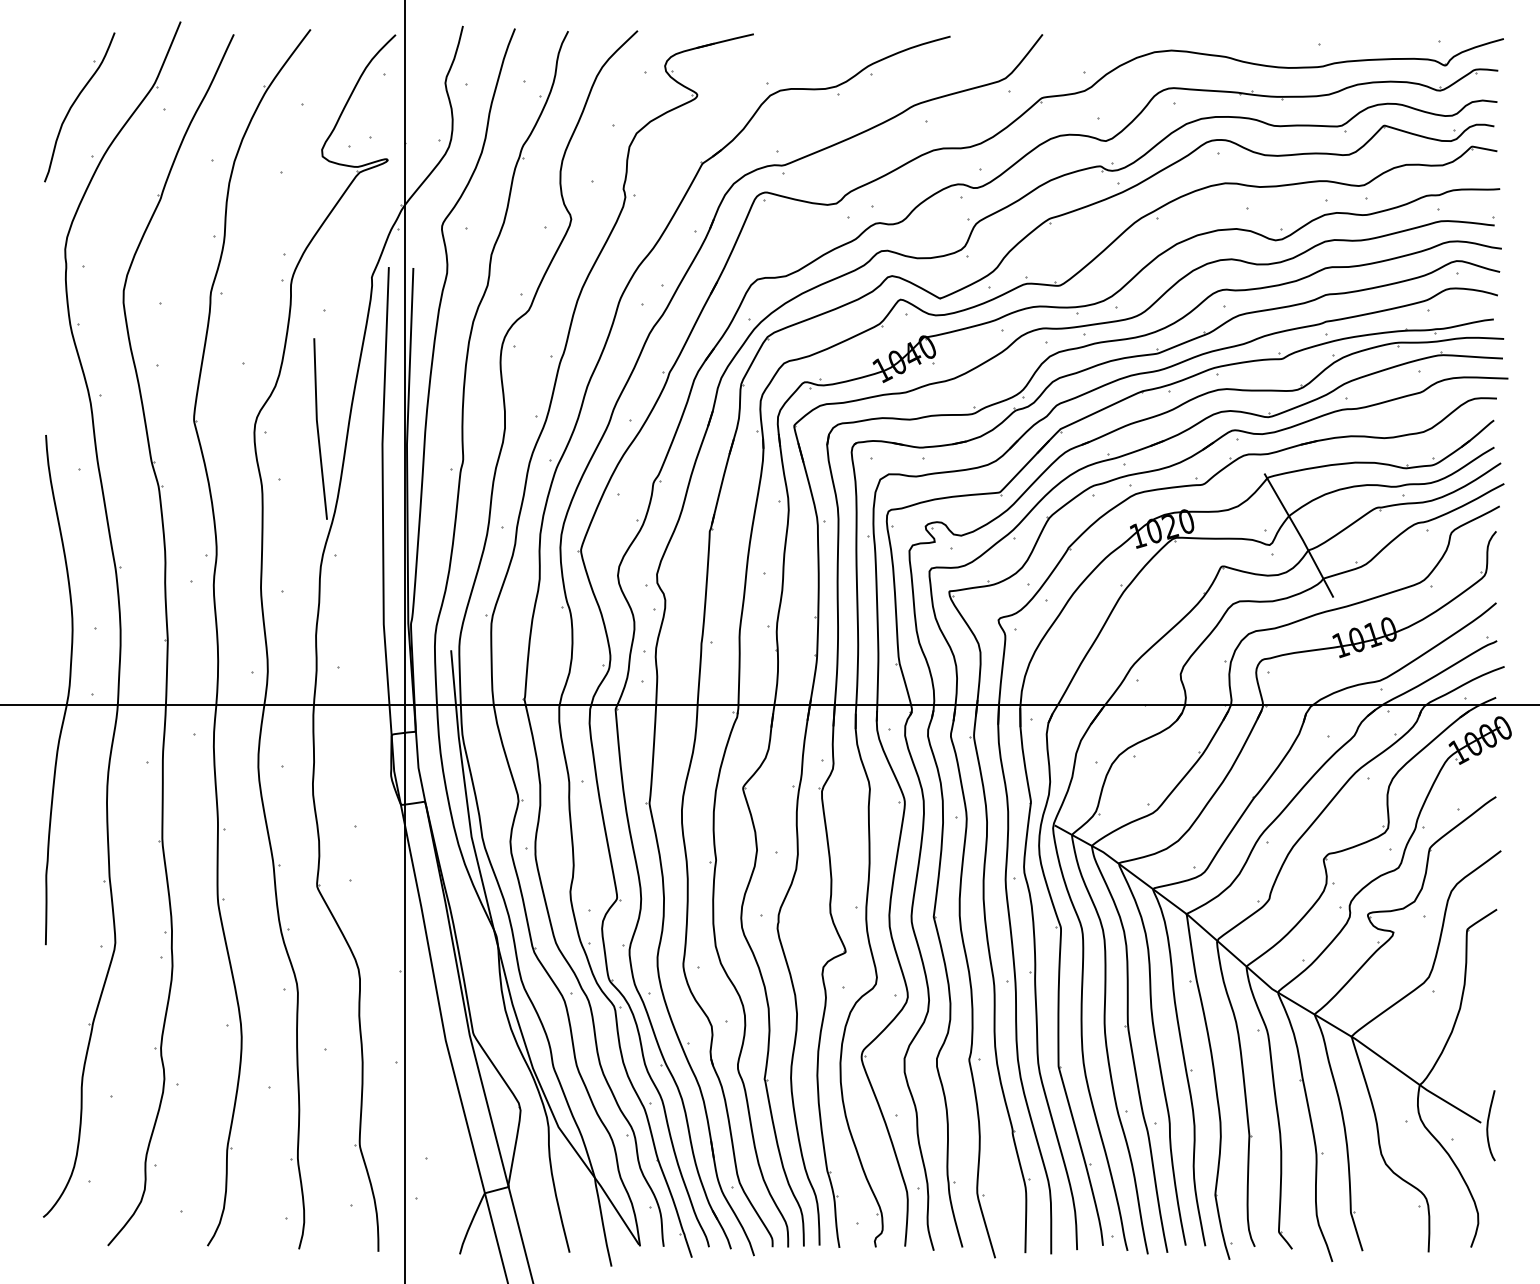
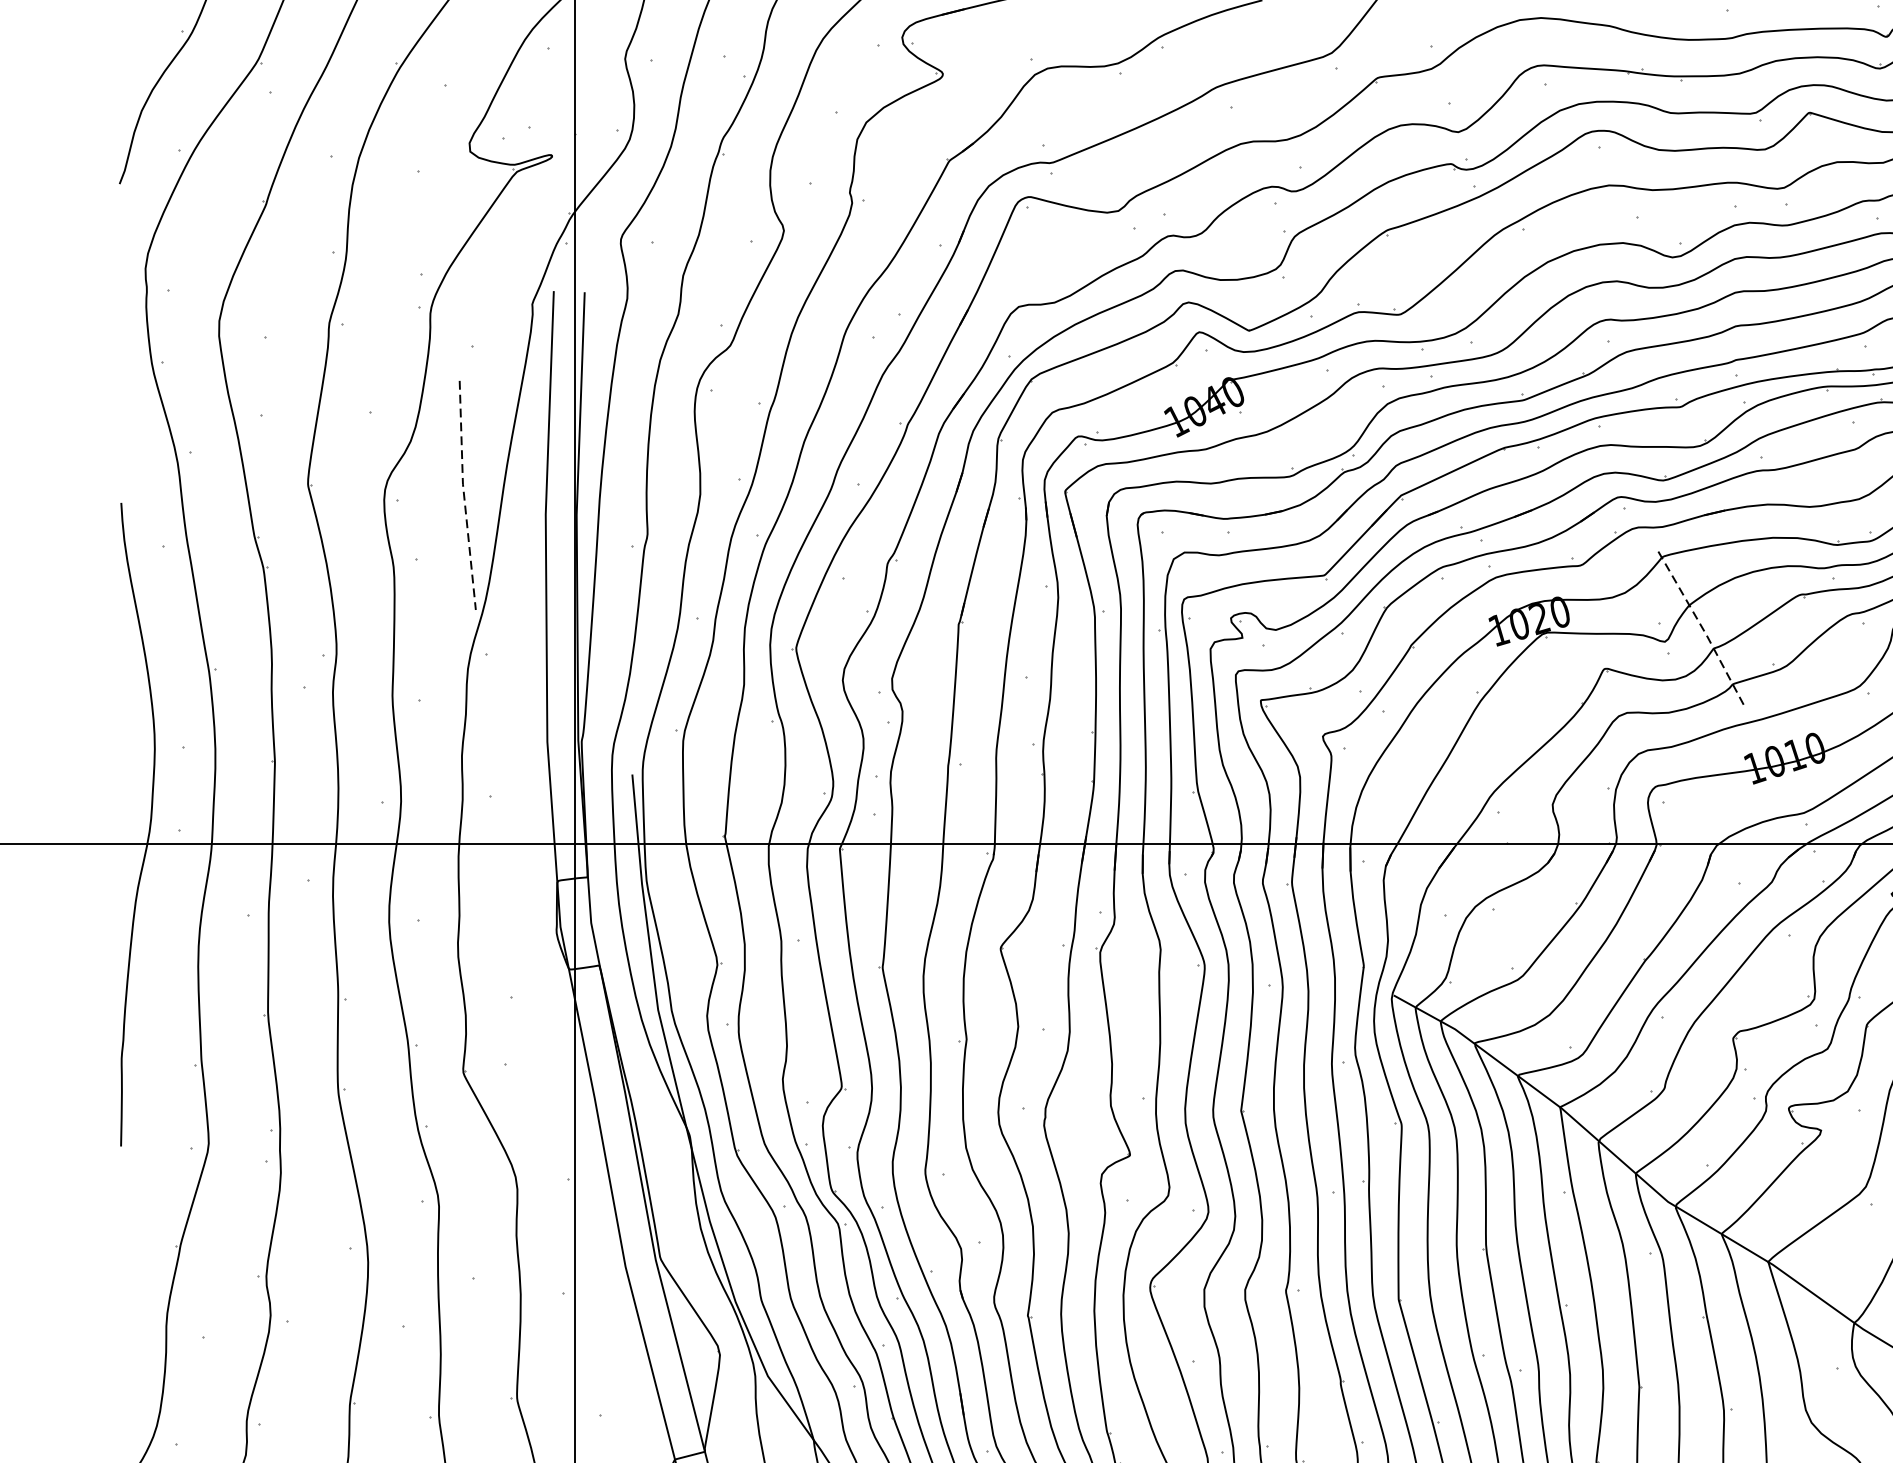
line: (317, 428) -> (463, 494), solid -> dashed
line: (1300, 535) -> (1703, 629), solid -> dashed

